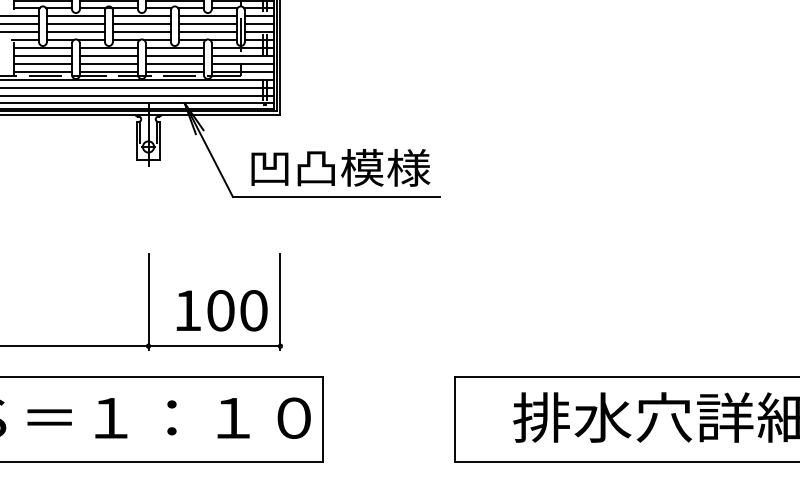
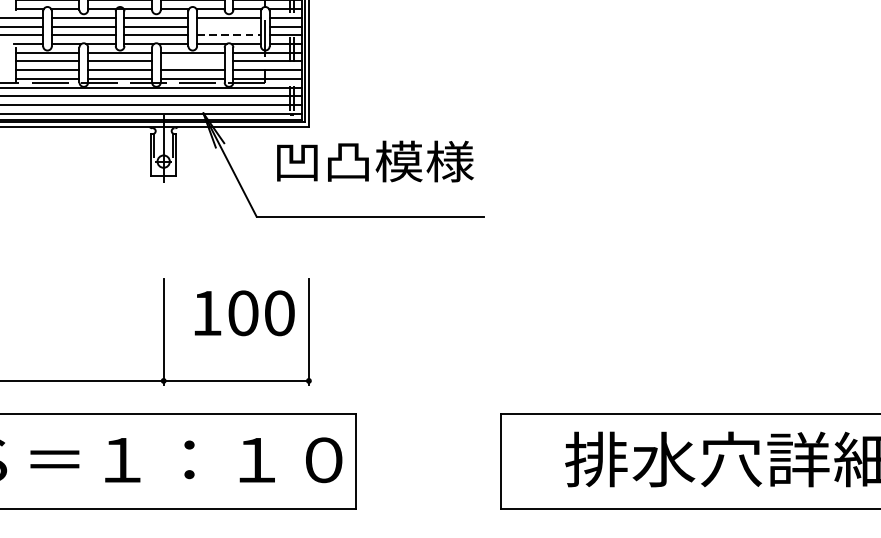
line: (207, 24) -> (228, 26), removed
line: (208, 32) -> (229, 35), solid -> dashed
line: (174, 55) -> (192, 60), removed
text: (340, 167) -> (375, 161), moved
text: (221, 310) -> (244, 313), moved

